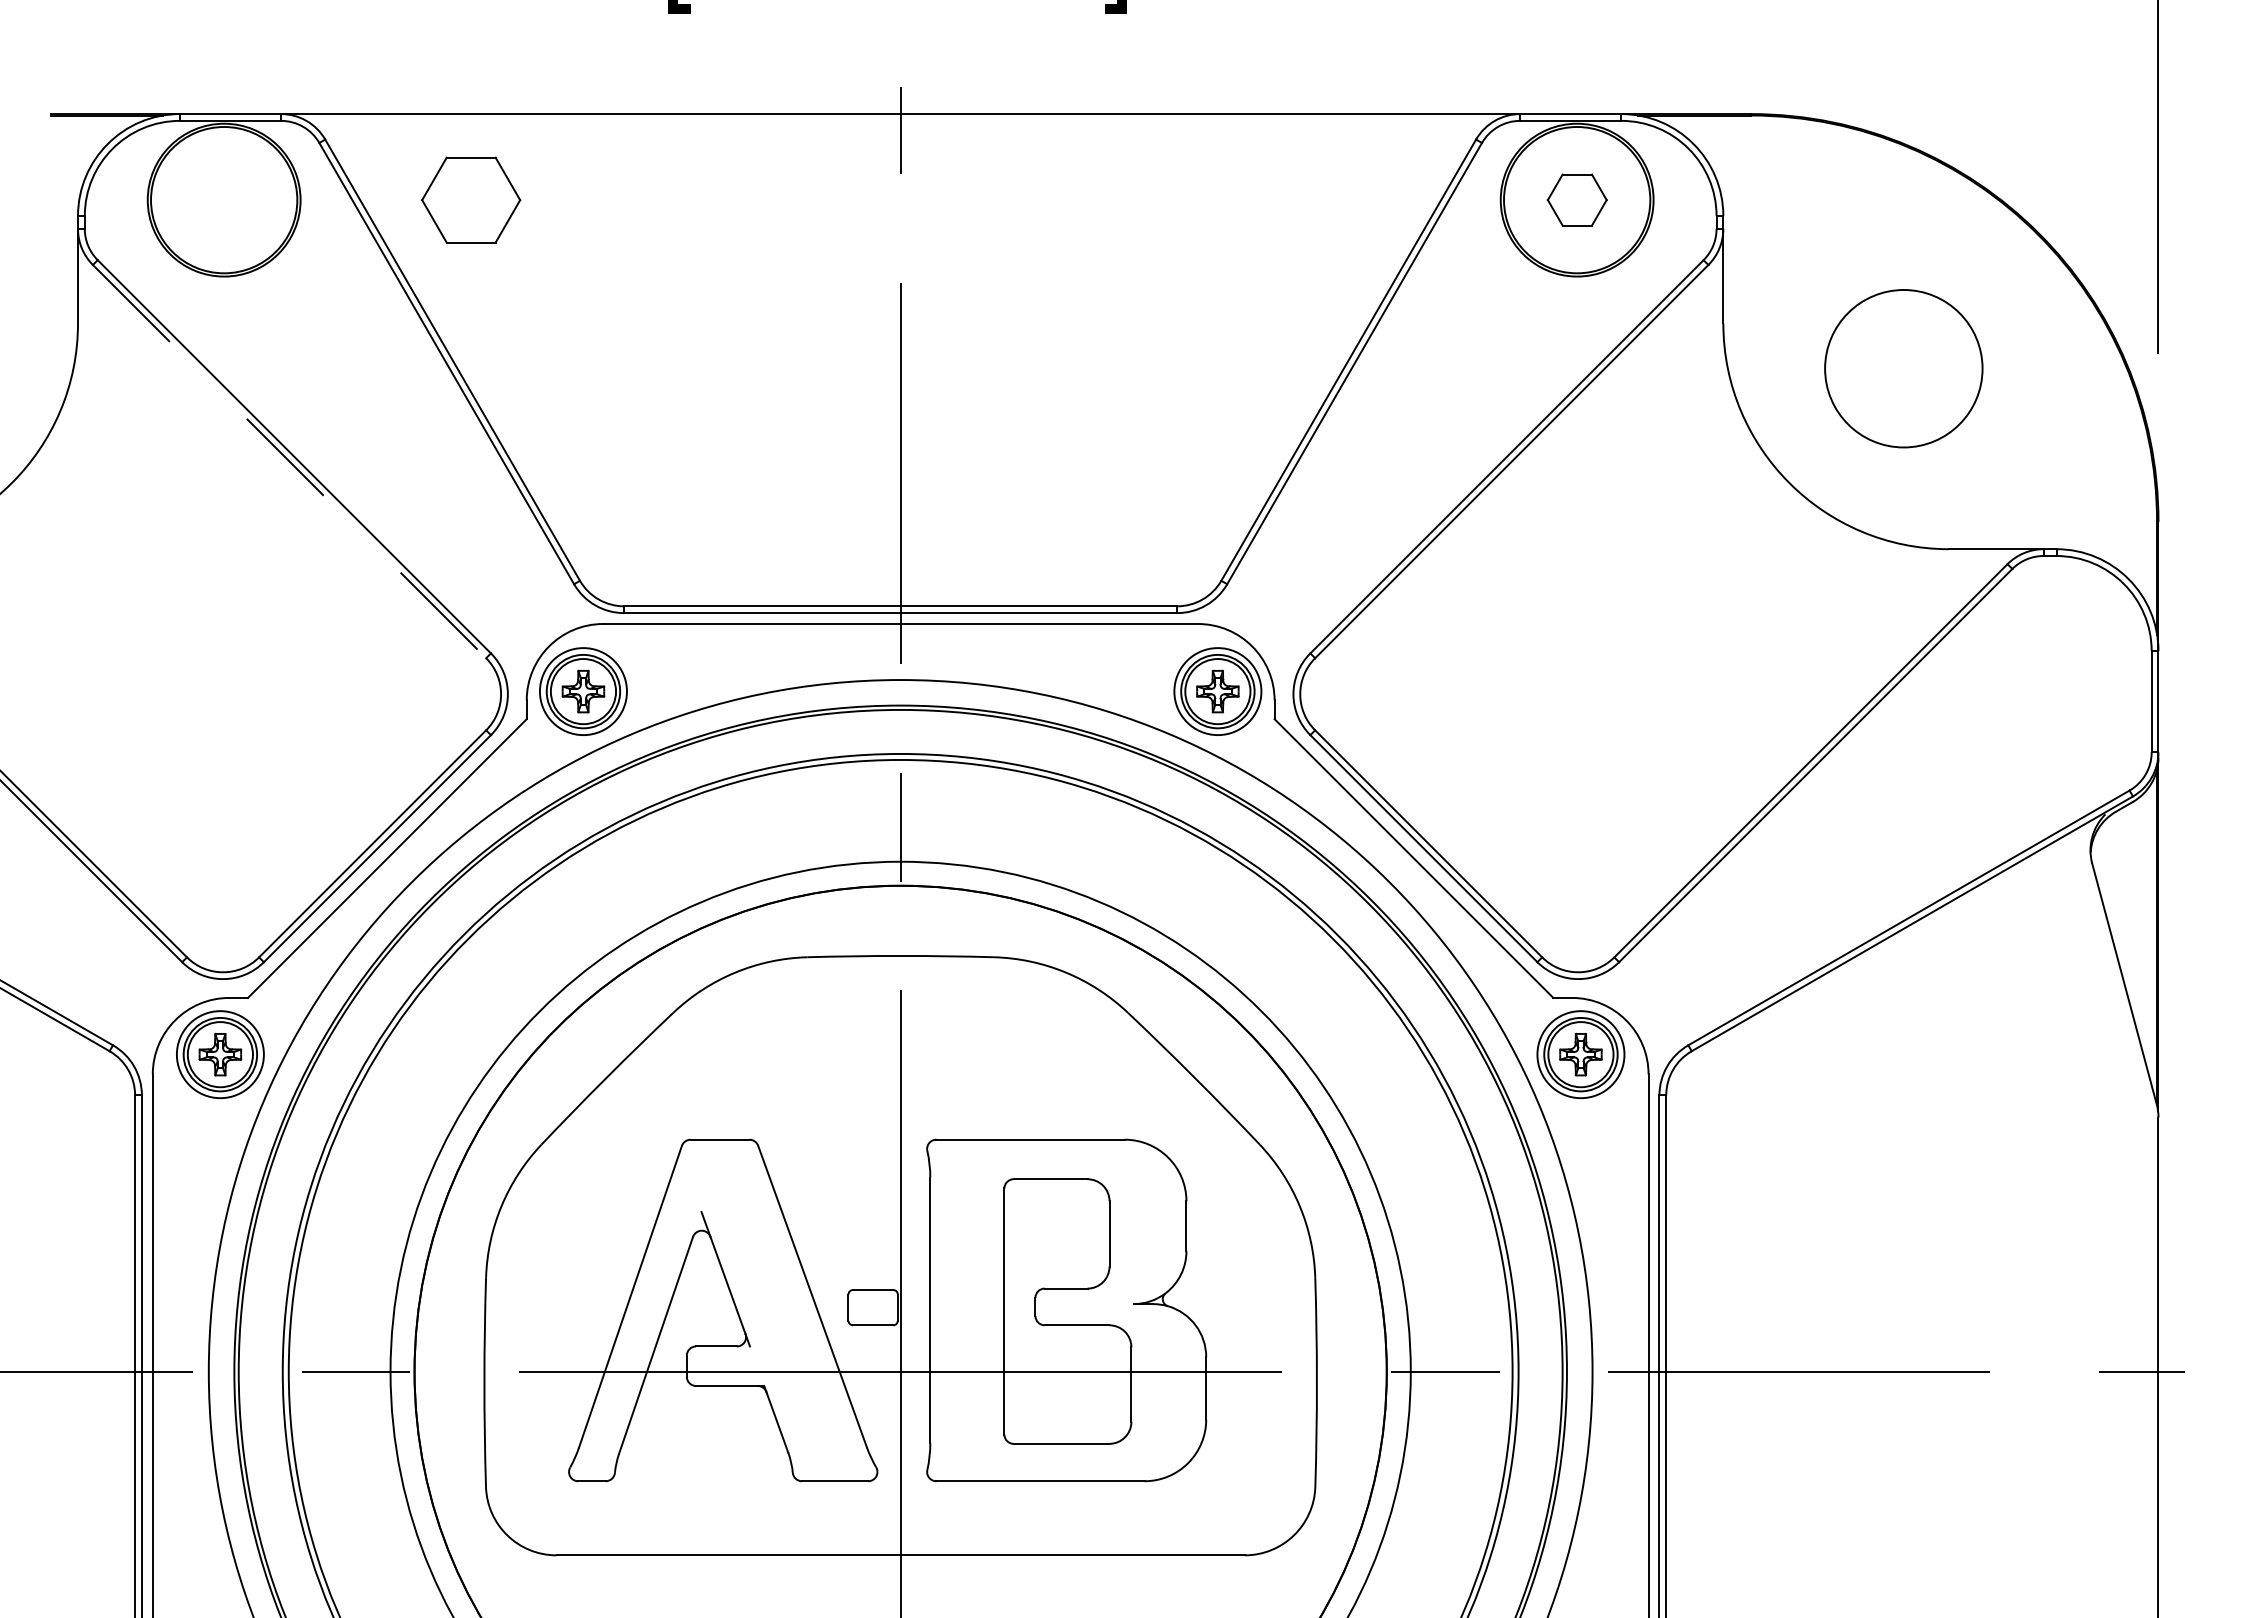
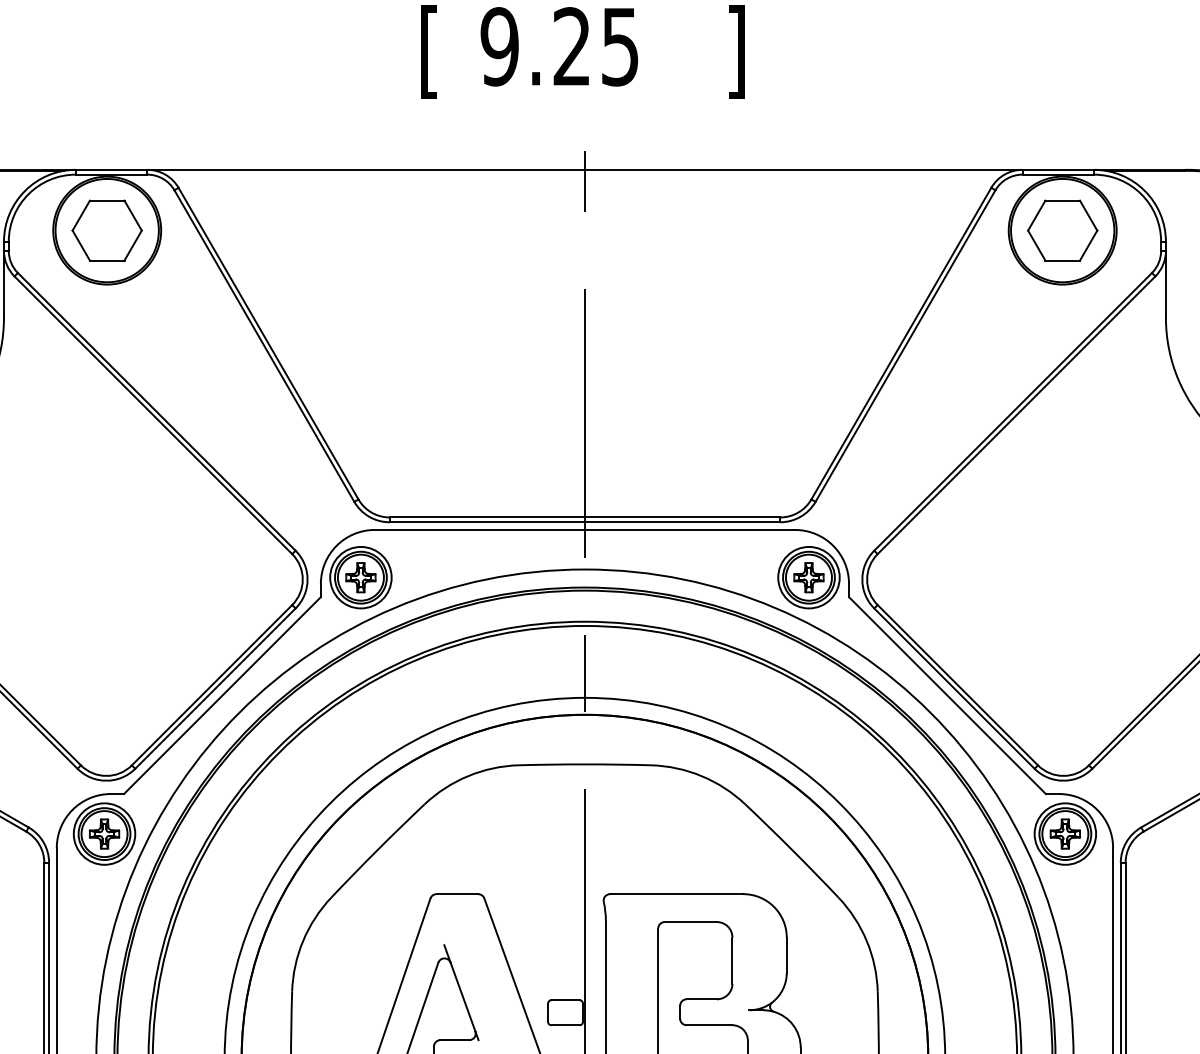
part: (471, 199) -> (107, 230), moved
part: (1577, 199) -> (1062, 230), size x1.67
line: (289, 461) -> (153, 415), dashed -> solid

